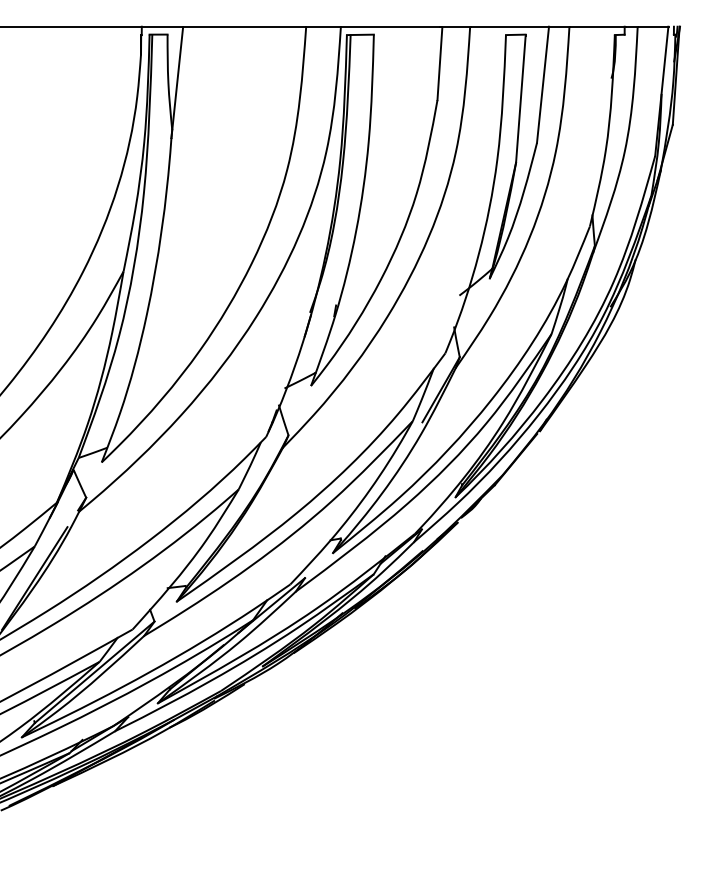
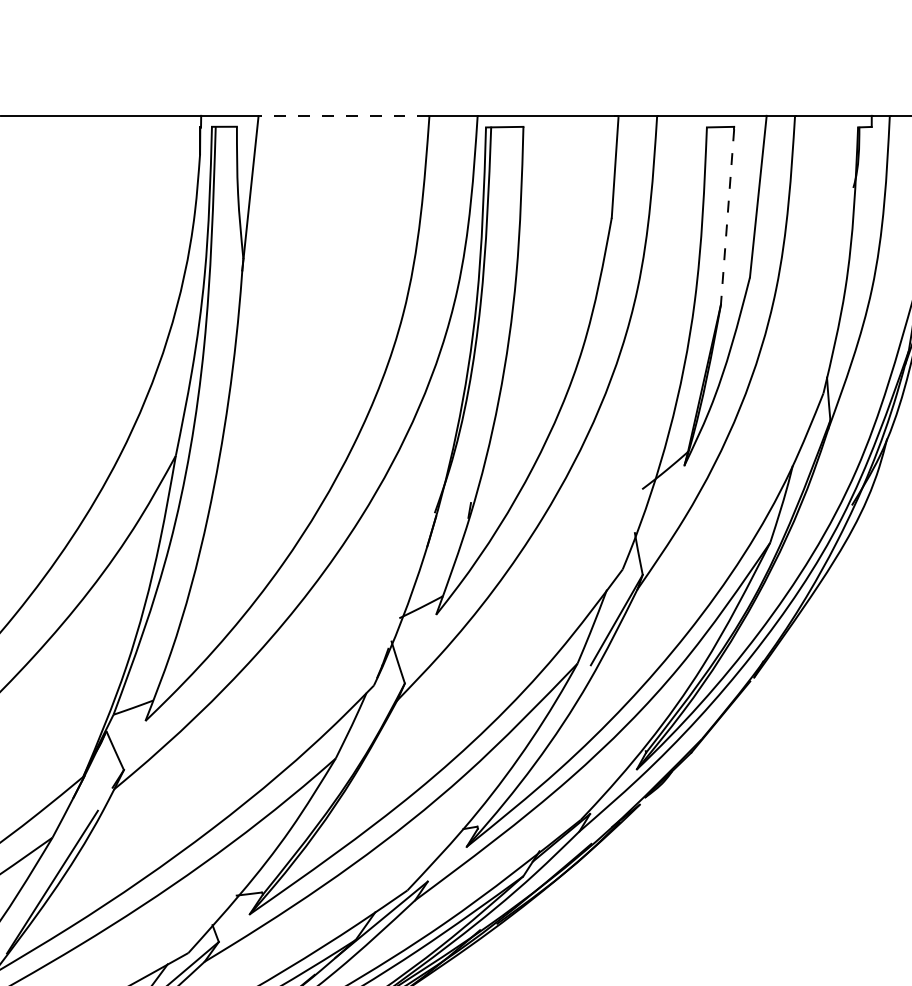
line: (244, 26) -> (343, 115), solid -> dashed
line: (520, 100) -> (727, 218), solid -> dashed

